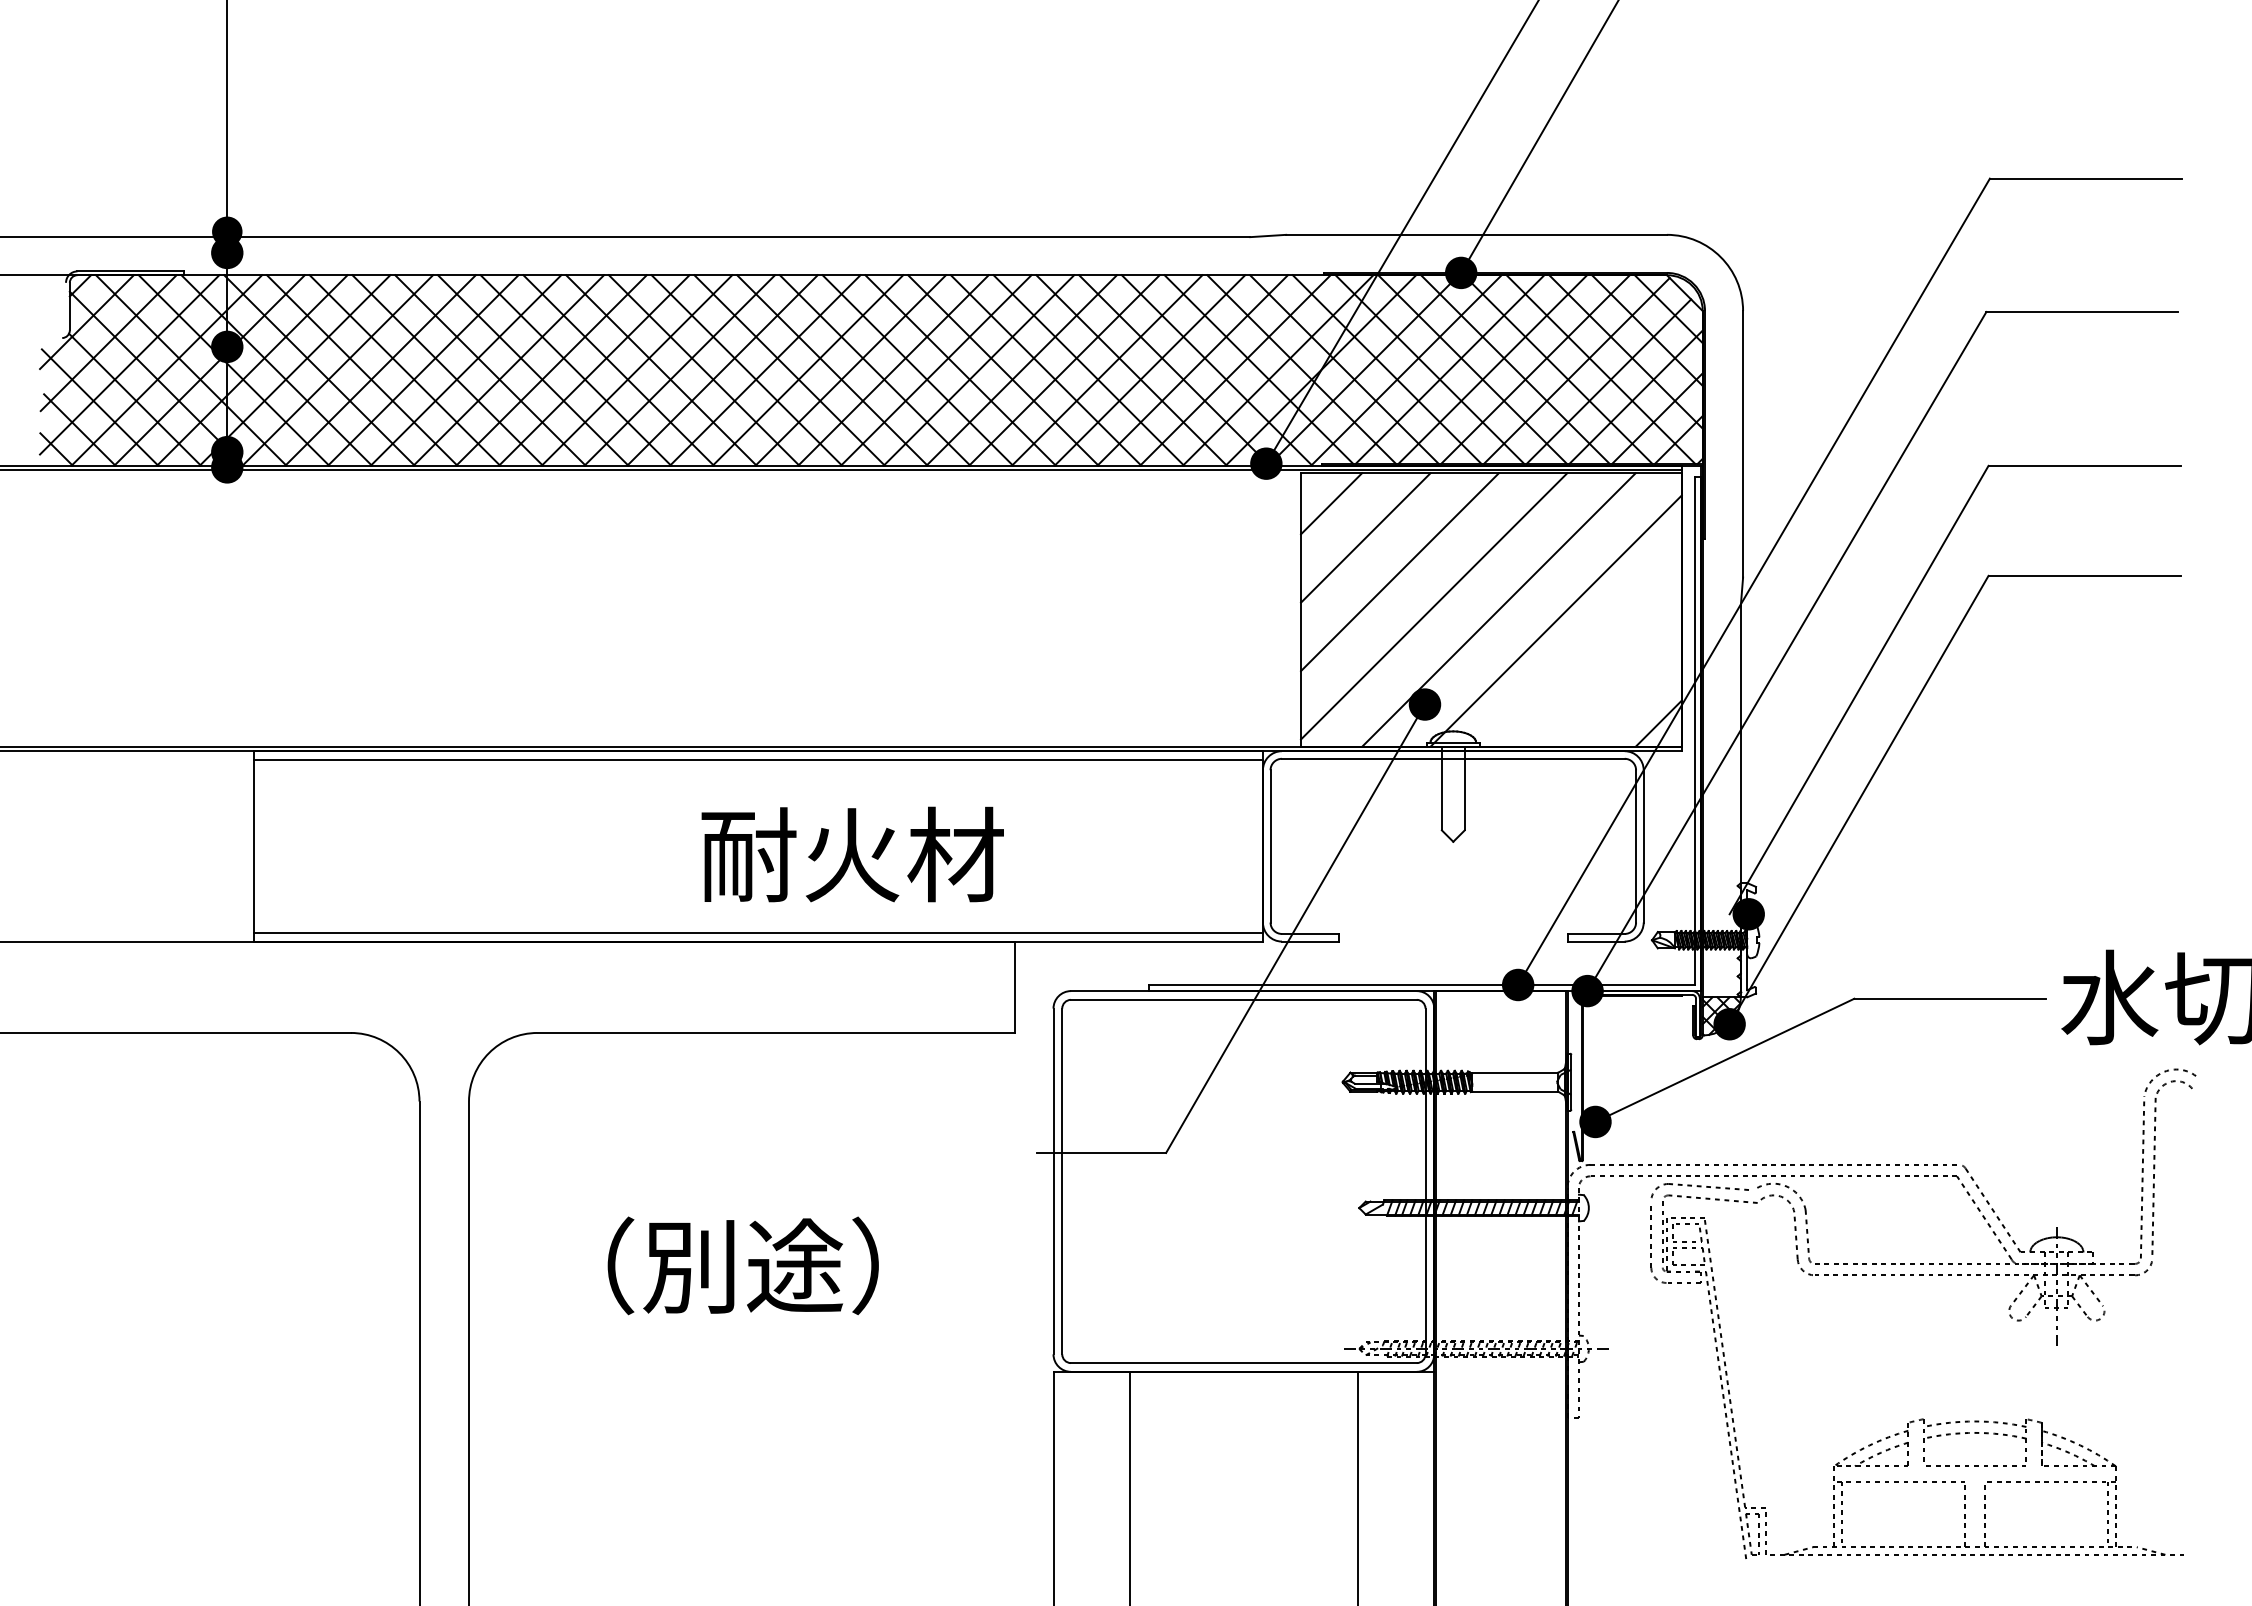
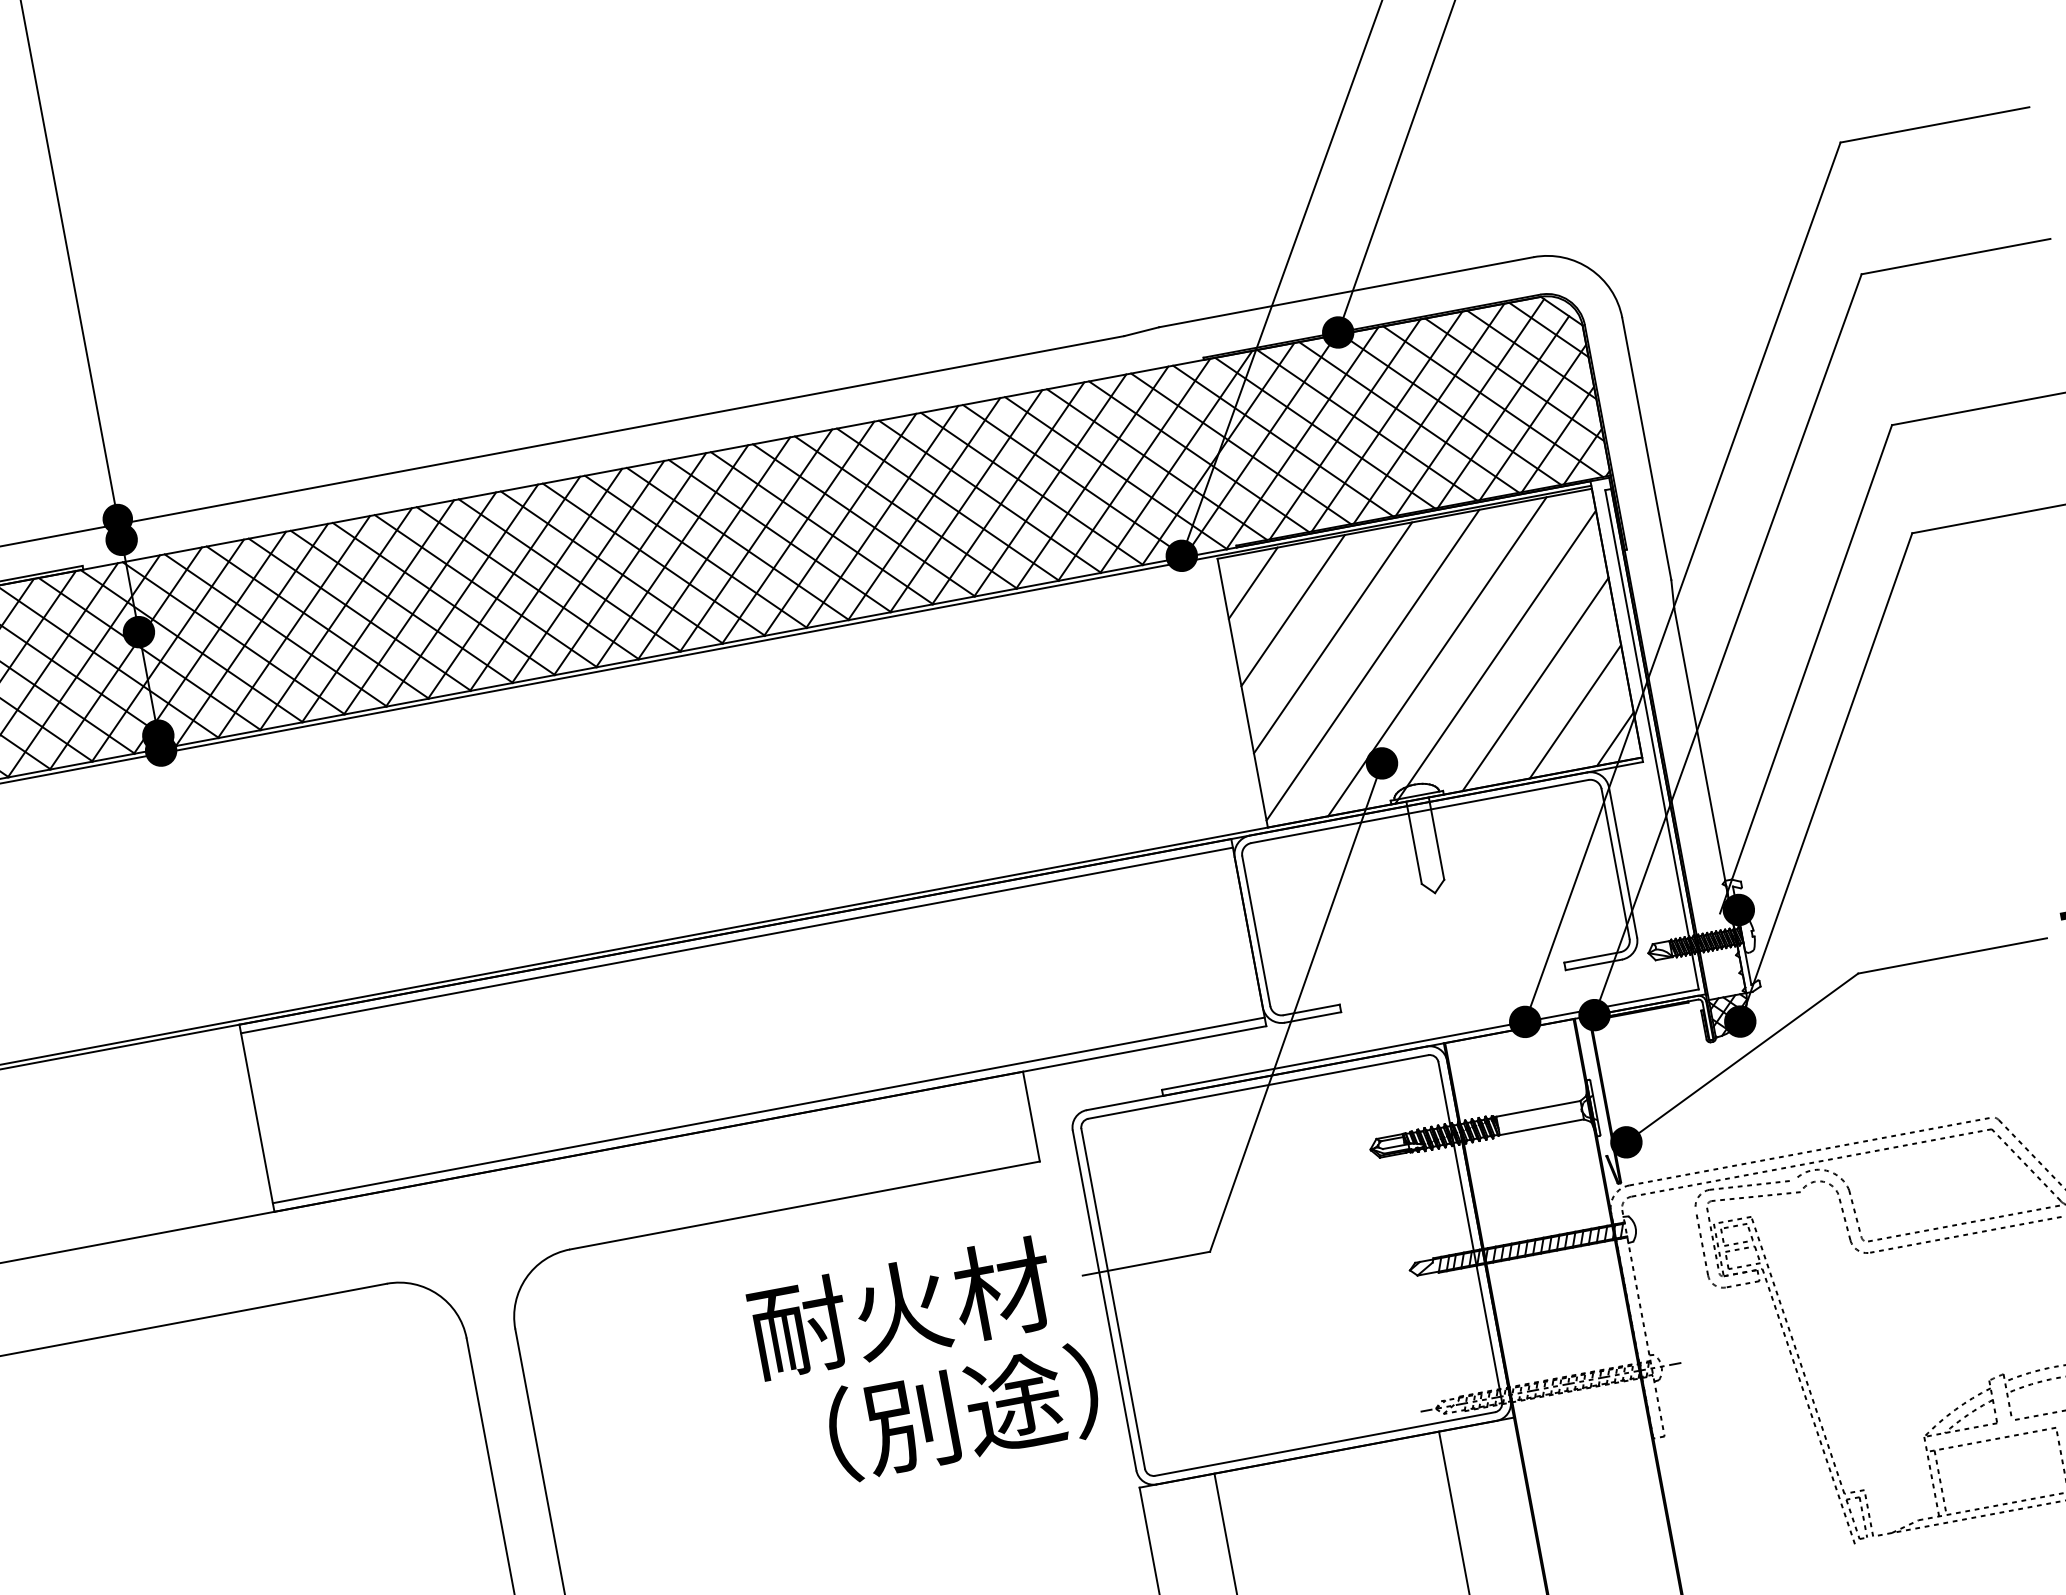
line: (1590, 654) -> (1535, 683), added
line: (1624, 689) -> (1575, 711), added
text: (852, 854) -> (901, 1308), moved
text: (742, 1265) -> (962, 1412), moved

